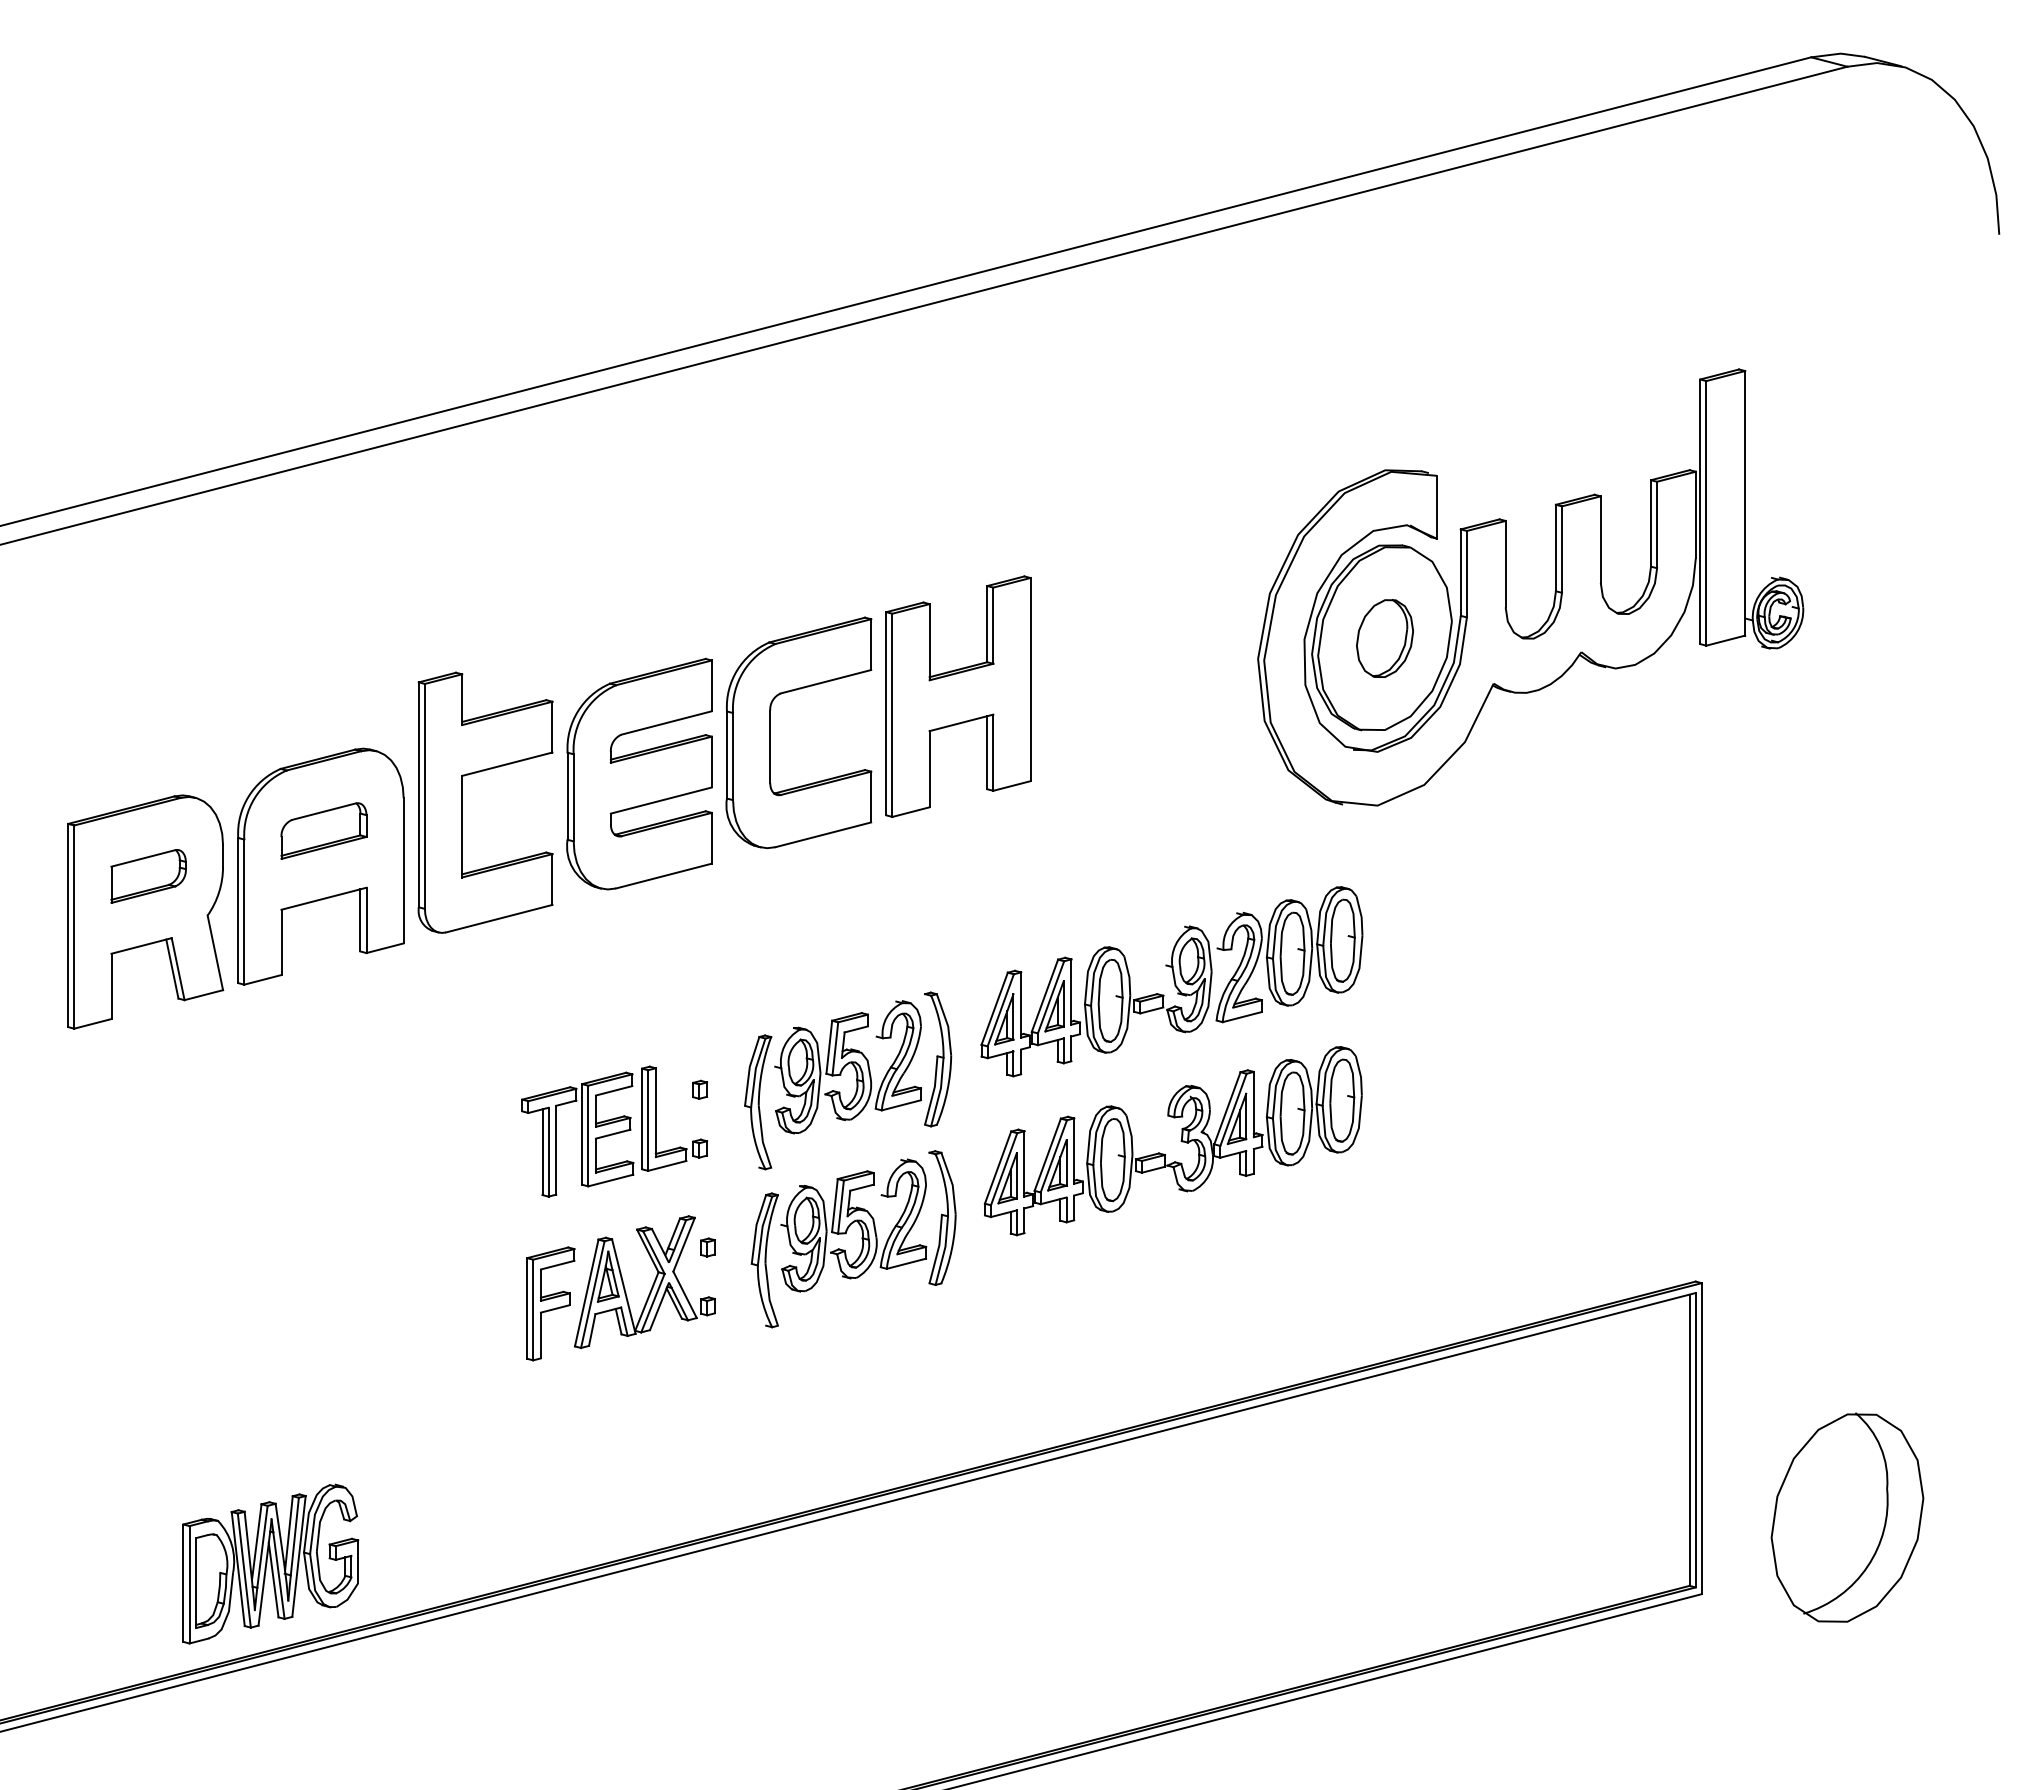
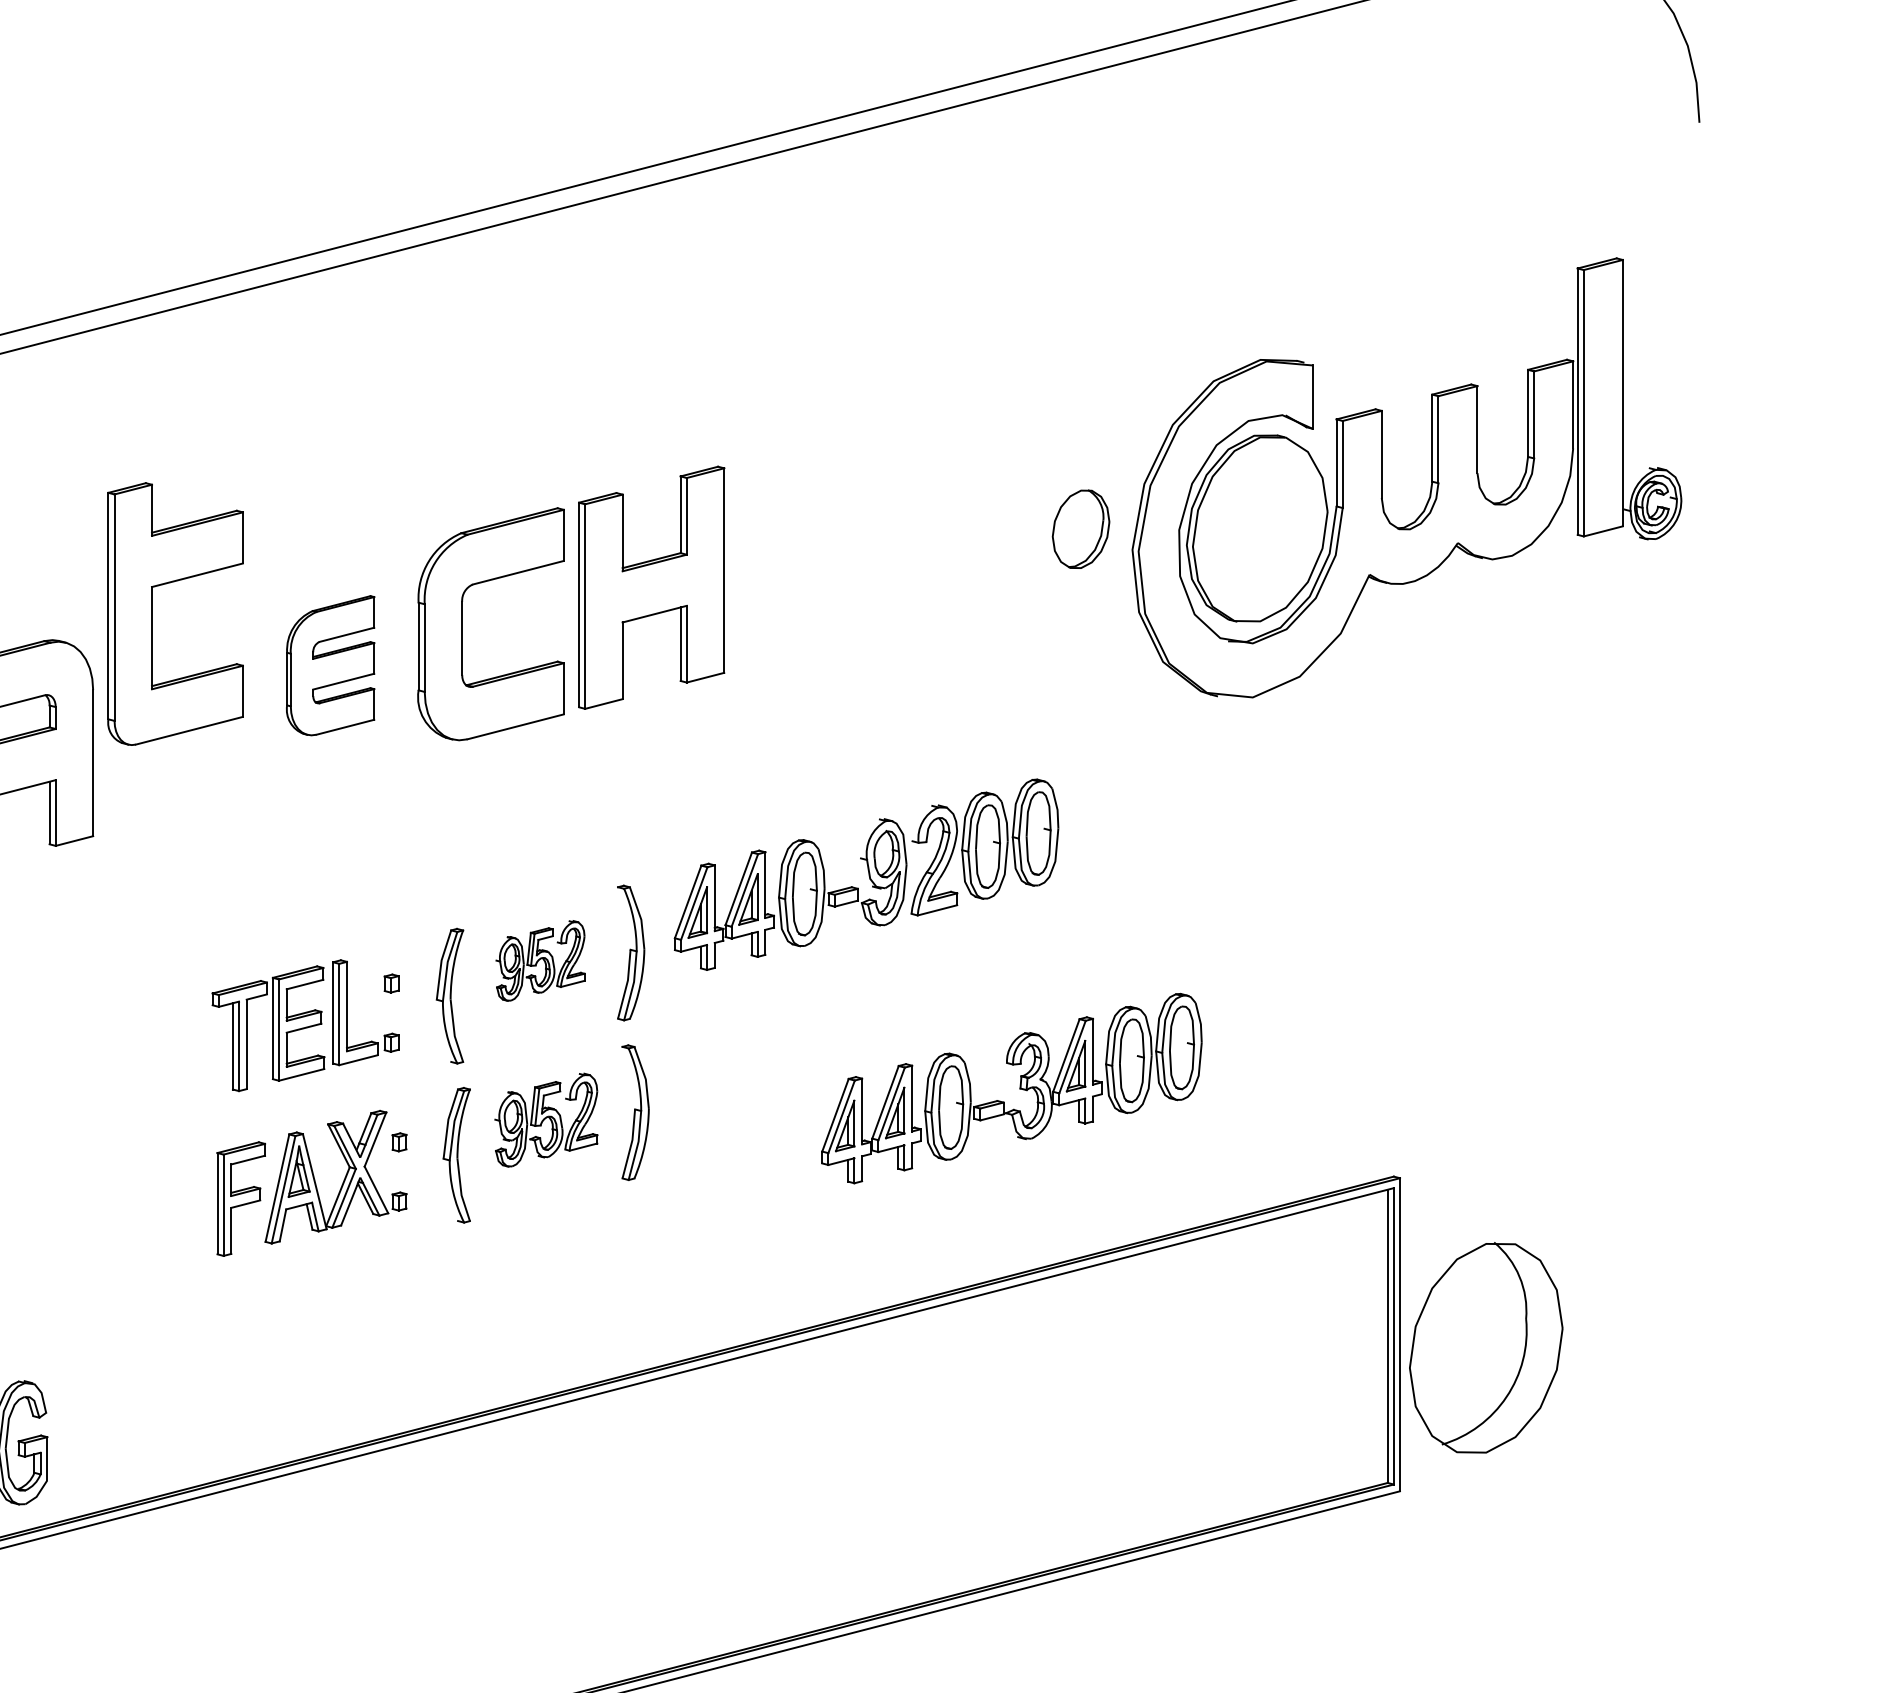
part: (1506, 587) -> (1382, 477), moved
part: (639, 773) -> (330, 665), size x0.6
part: (462, 802) -> (152, 613), moved
part: (847, 1067) -> (539, 961), size x0.6
part: (1180, 1141) -> (1019, 1088), moved
part: (853, 1225) -> (546, 1120), size x0.7
part: (1847, 1517) -> (1486, 1347), moved

